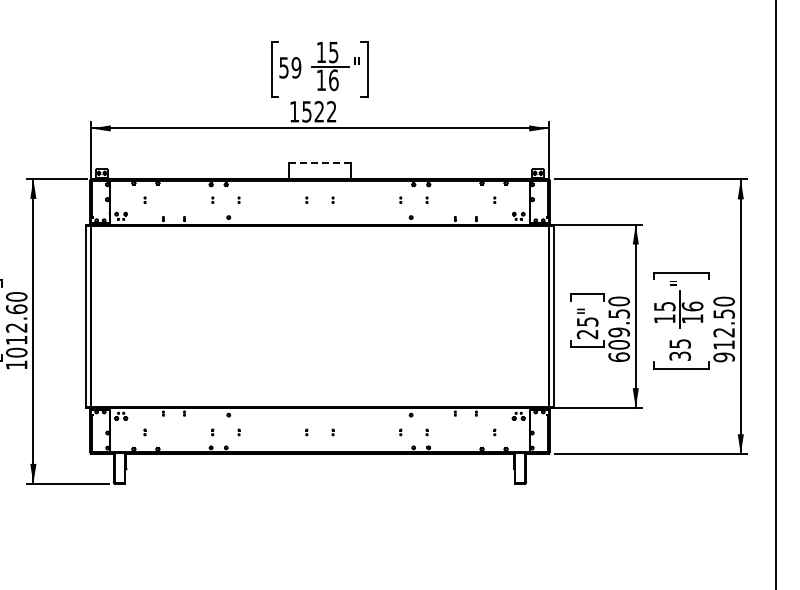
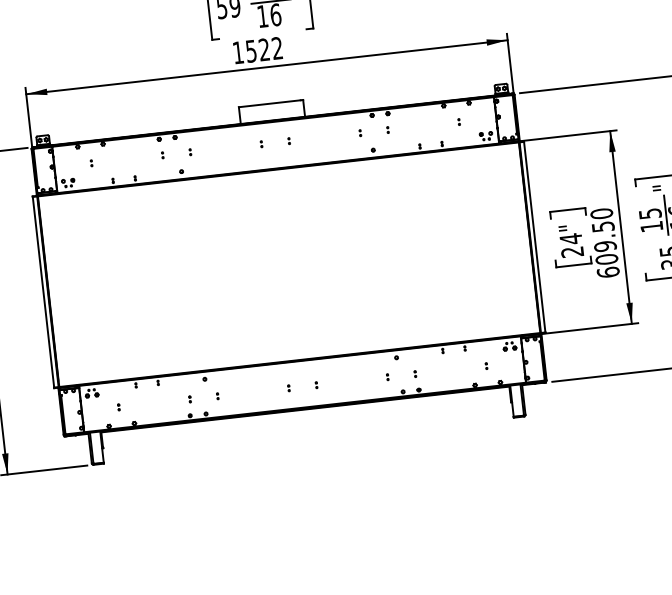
line: (319, 163) -> (270, 104), dashed -> solid
text: (587, 321) -> (570, 238), 25" -> 24"

